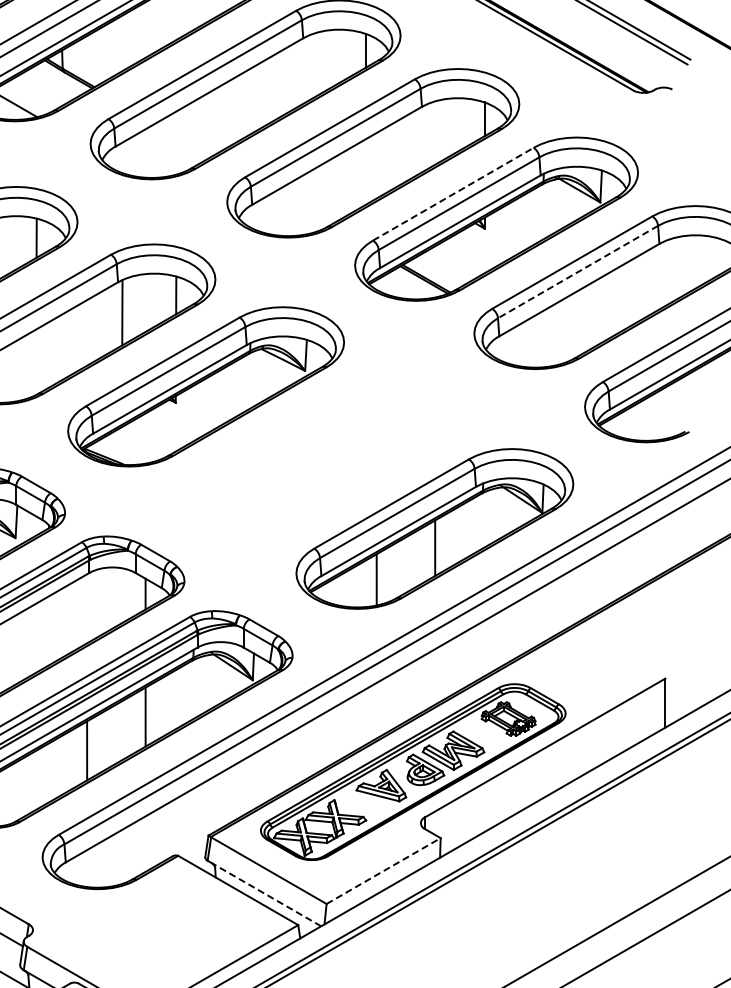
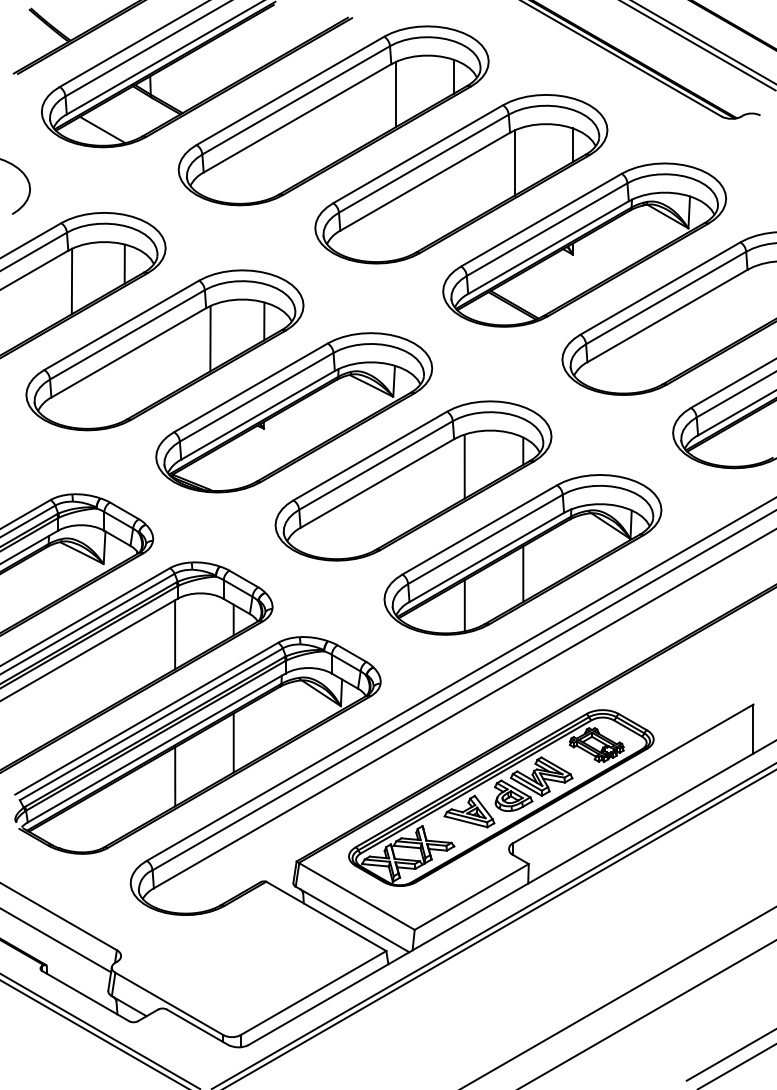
line: (308, 67) -> (396, 93), added
line: (426, 136) -> (514, 162), added
line: (453, 194) -> (541, 220), dashed -> solid
line: (577, 272) -> (665, 298), dashed -> solid
part: (325, 454) -> (413, 480), added
line: (87, 608) -> (175, 634), added
line: (383, 870) -> (471, 896), dashed -> solid
line: (266, 894) -> (354, 920), dashed -> solid

